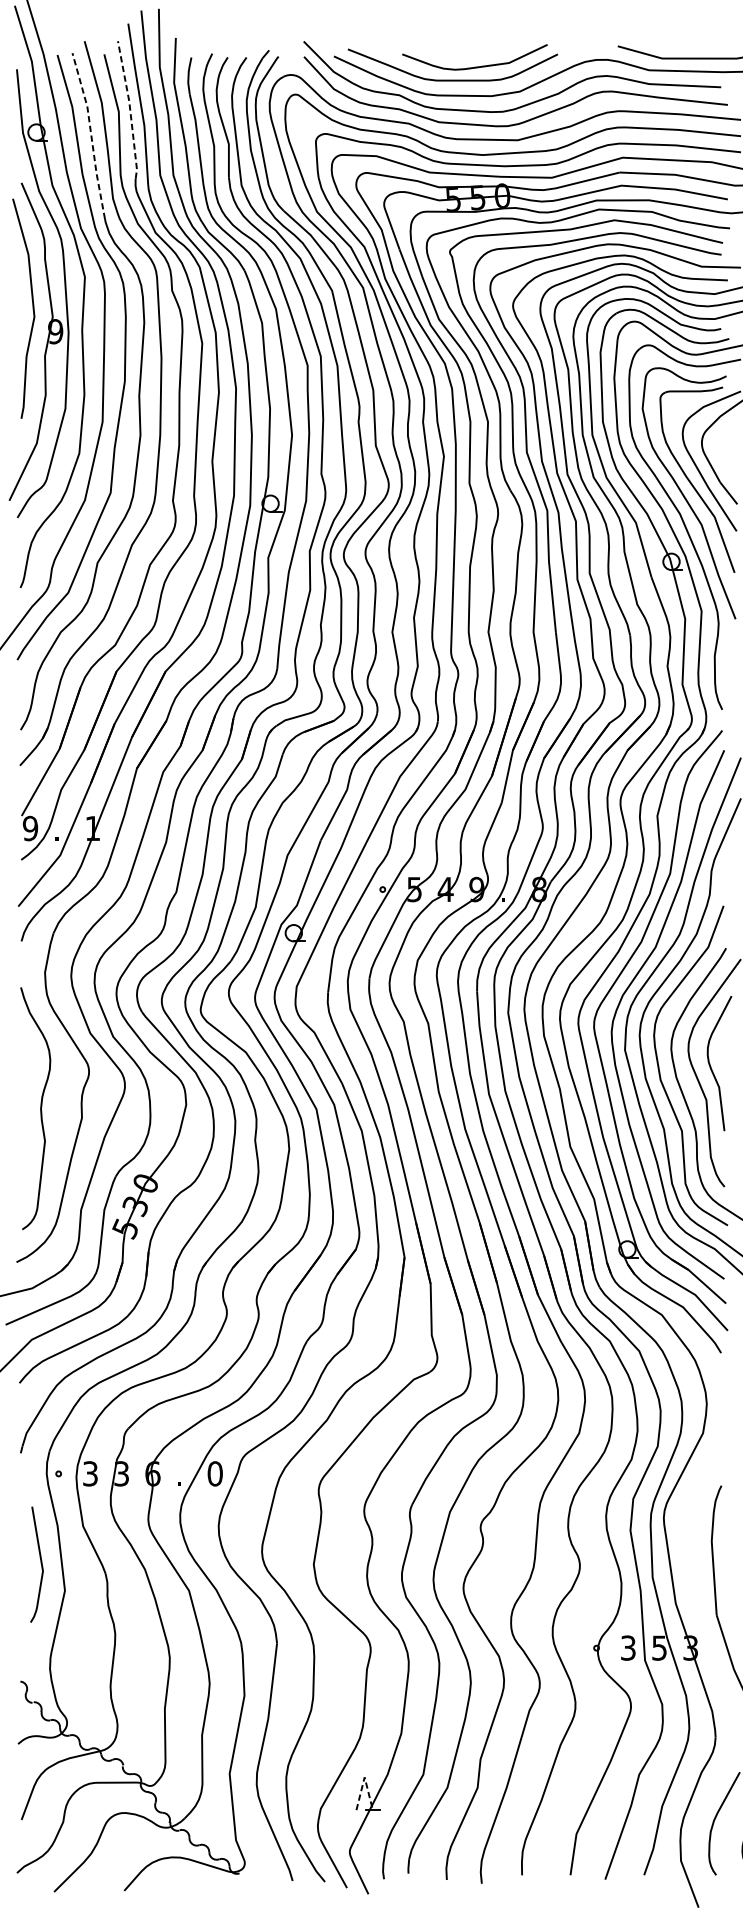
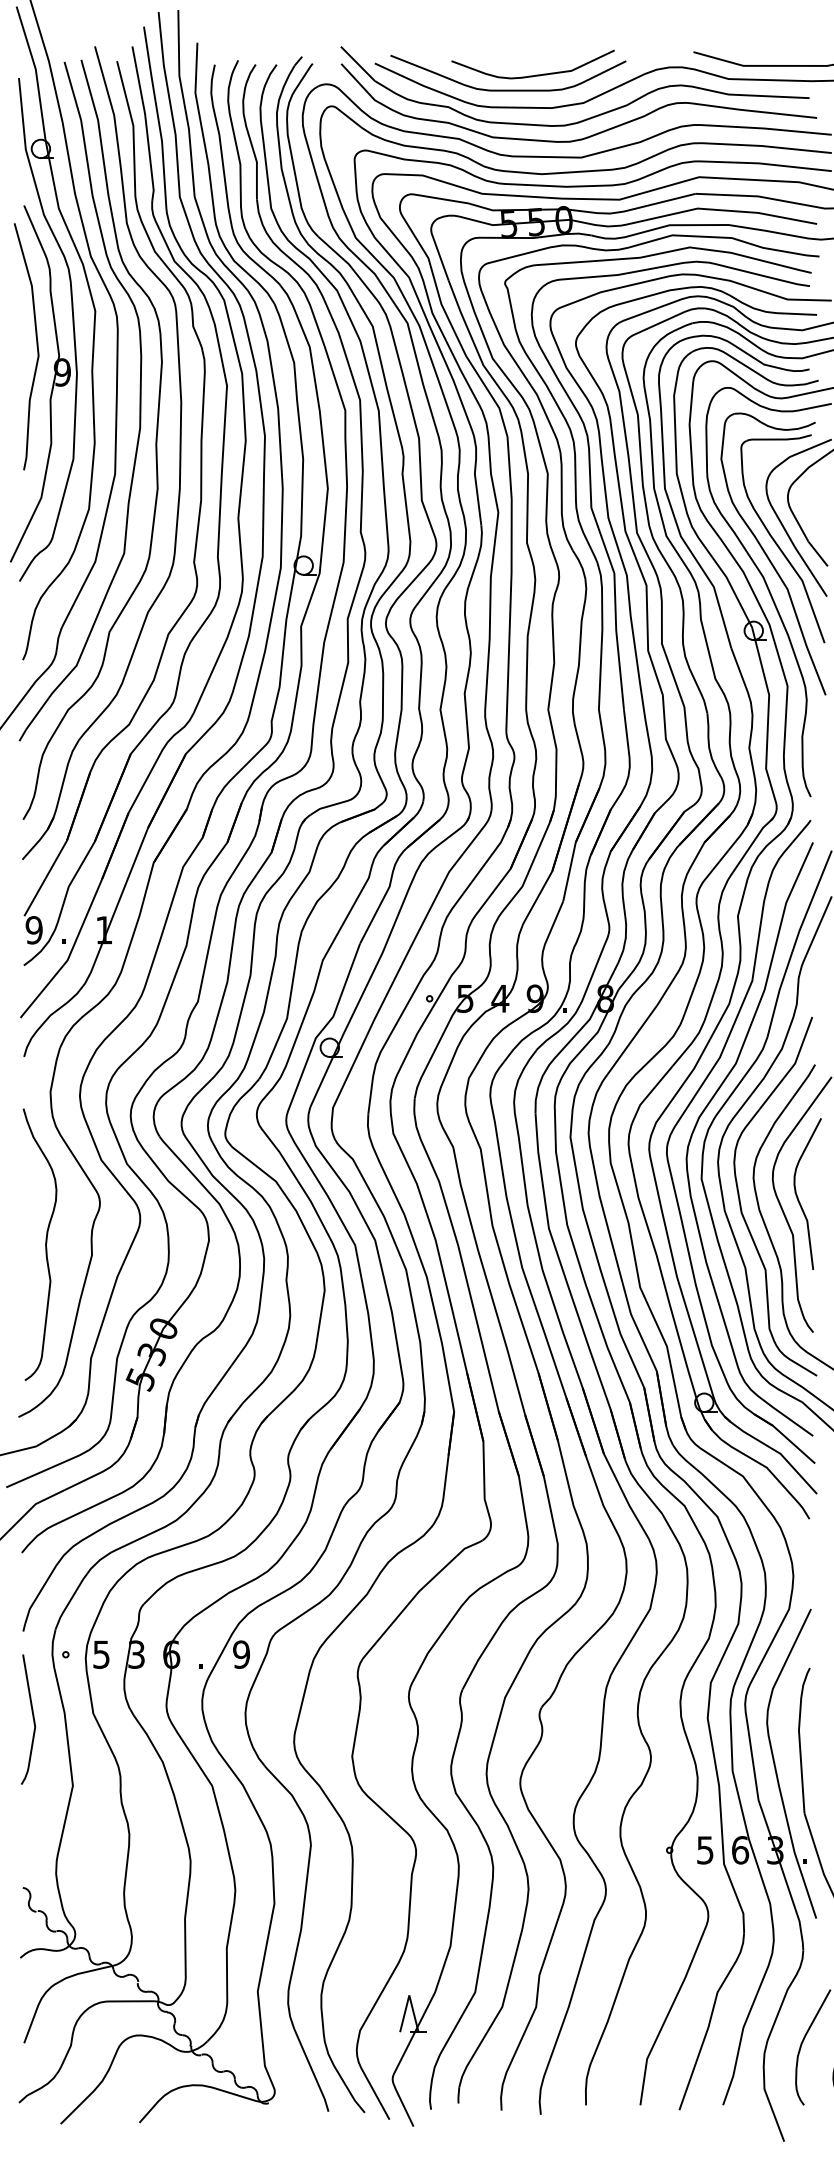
line: (130, 108) -> (146, 122), dashed -> solid
line: (91, 134) -> (102, 151), dashed -> solid
text: (90, 1473) -> (101, 1654), 3 -> 5
text: (215, 1473) -> (241, 1654), 0 -> 9
curve: (40, 1563) -> (32, 1718), moved
part: (691, 1574) -> (776, 1767), added
text: (628, 1647) -> (705, 1849), 3 -> 5
text: (659, 1648) -> (740, 1850), 5 -> 6
line: (364, 1777) -> (409, 1995), dashed -> solid

